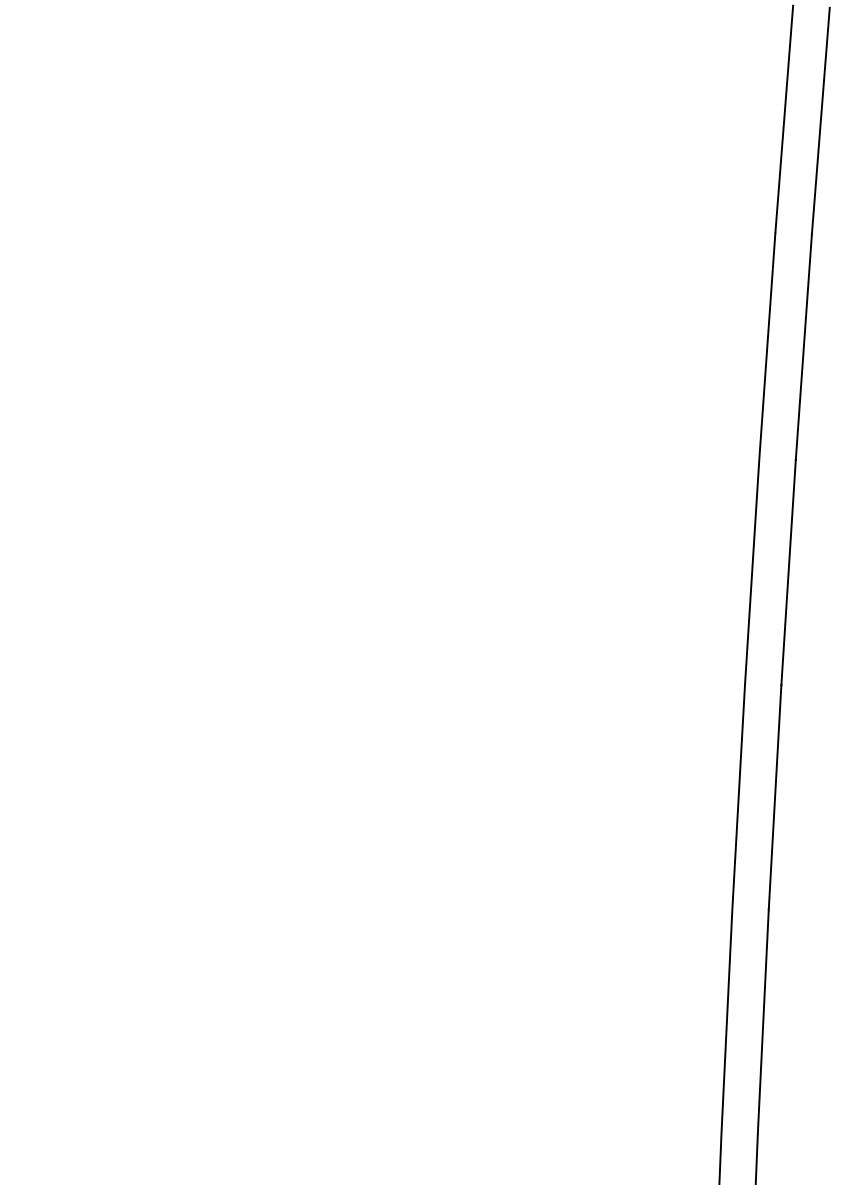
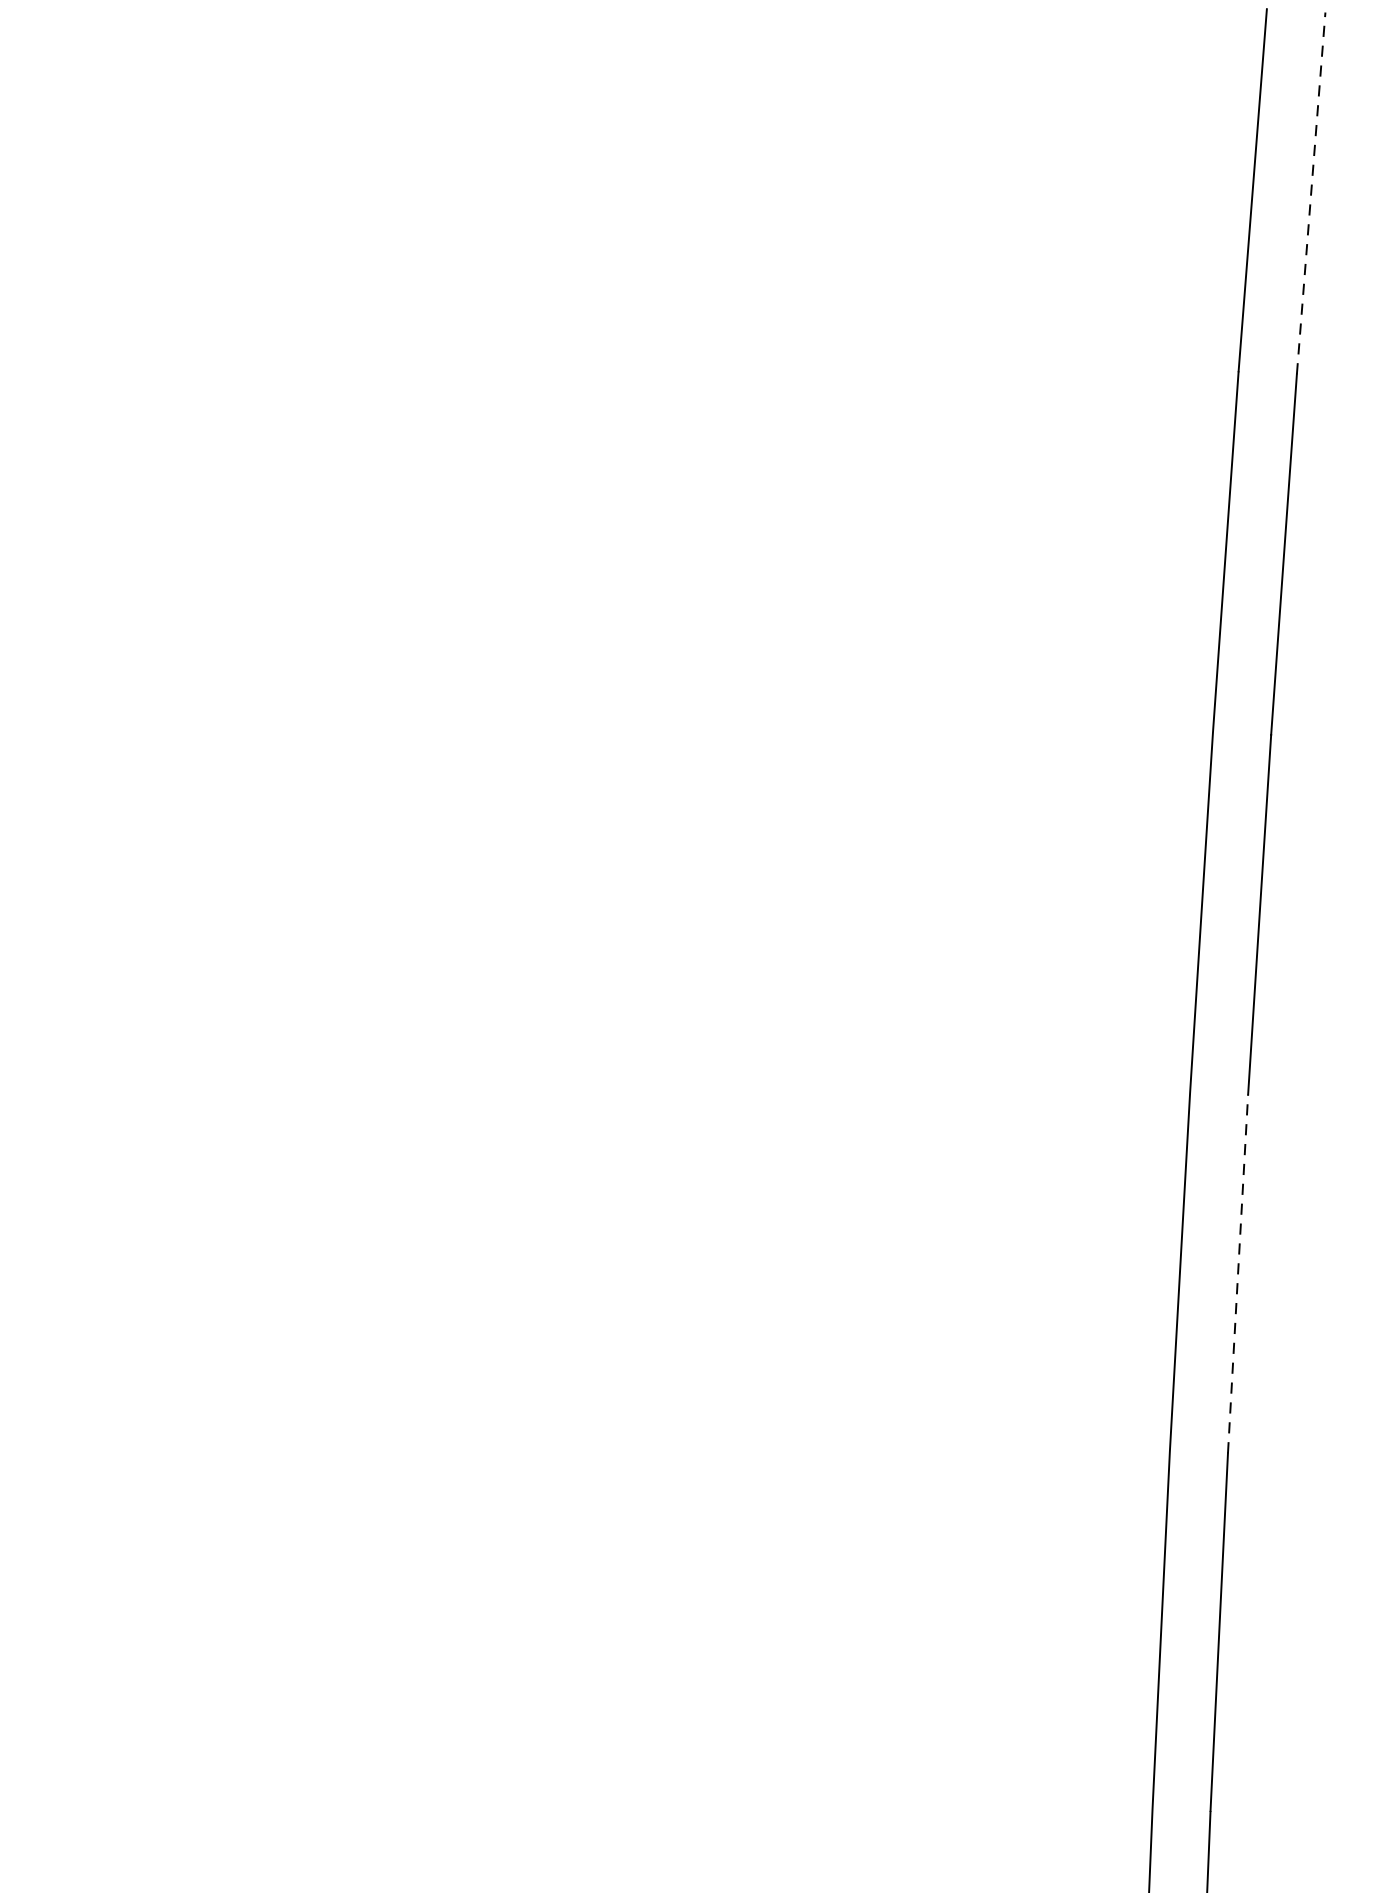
line: (820, 121) -> (1310, 194), solid -> dashed
line: (775, 796) -> (1238, 1272), solid -> dashed

